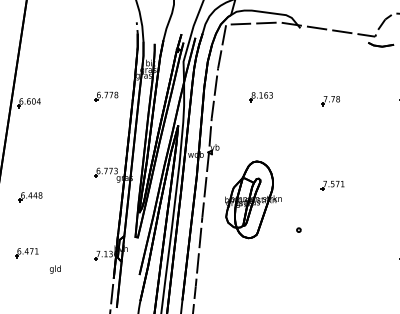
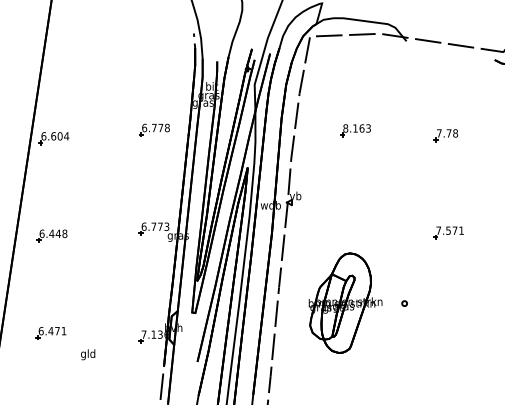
part: (332, 185) -> (448, 232), moved
part: (30, 197) -> (51, 236), moved
part: (253, 199) -> (345, 302), moved

